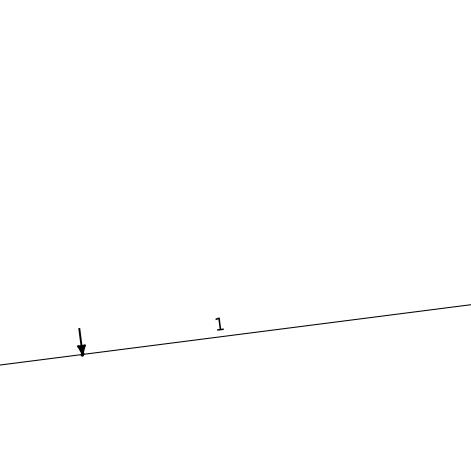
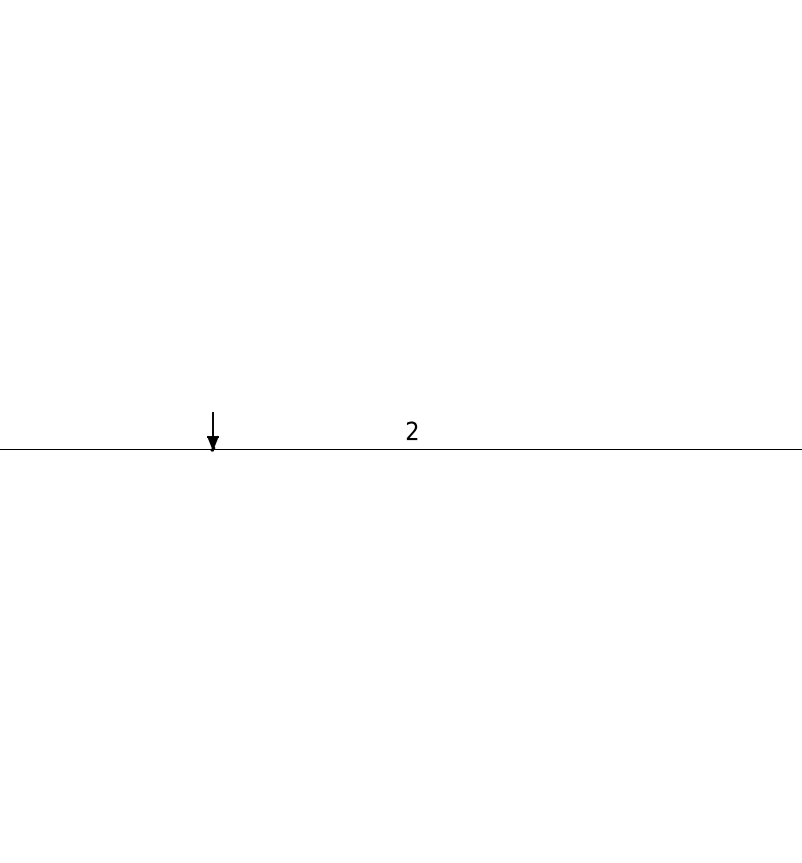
text: (218, 323) -> (411, 430), 1 -> 2

